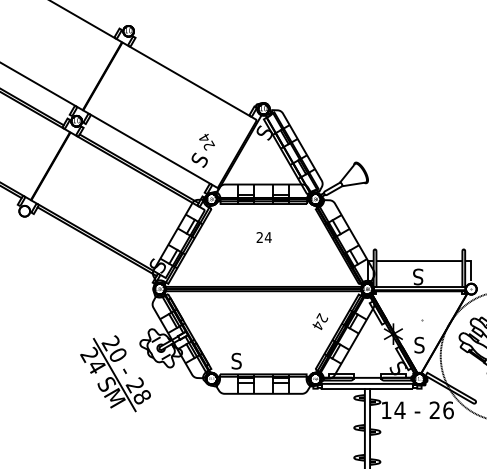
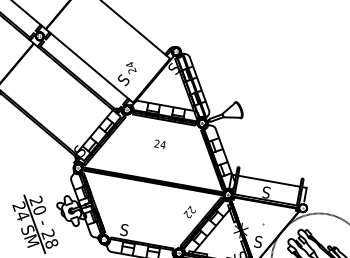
text: (317, 324) -> (187, 213), 24 -> 22

